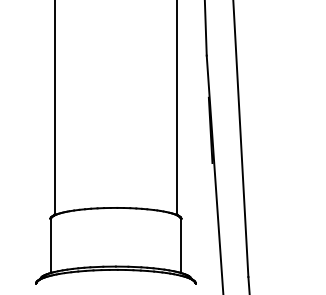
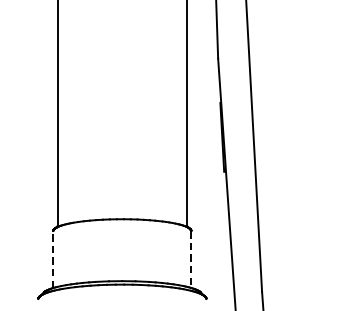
line: (50, 246) -> (53, 259), solid -> dashed
line: (181, 246) -> (191, 259), solid -> dashed

